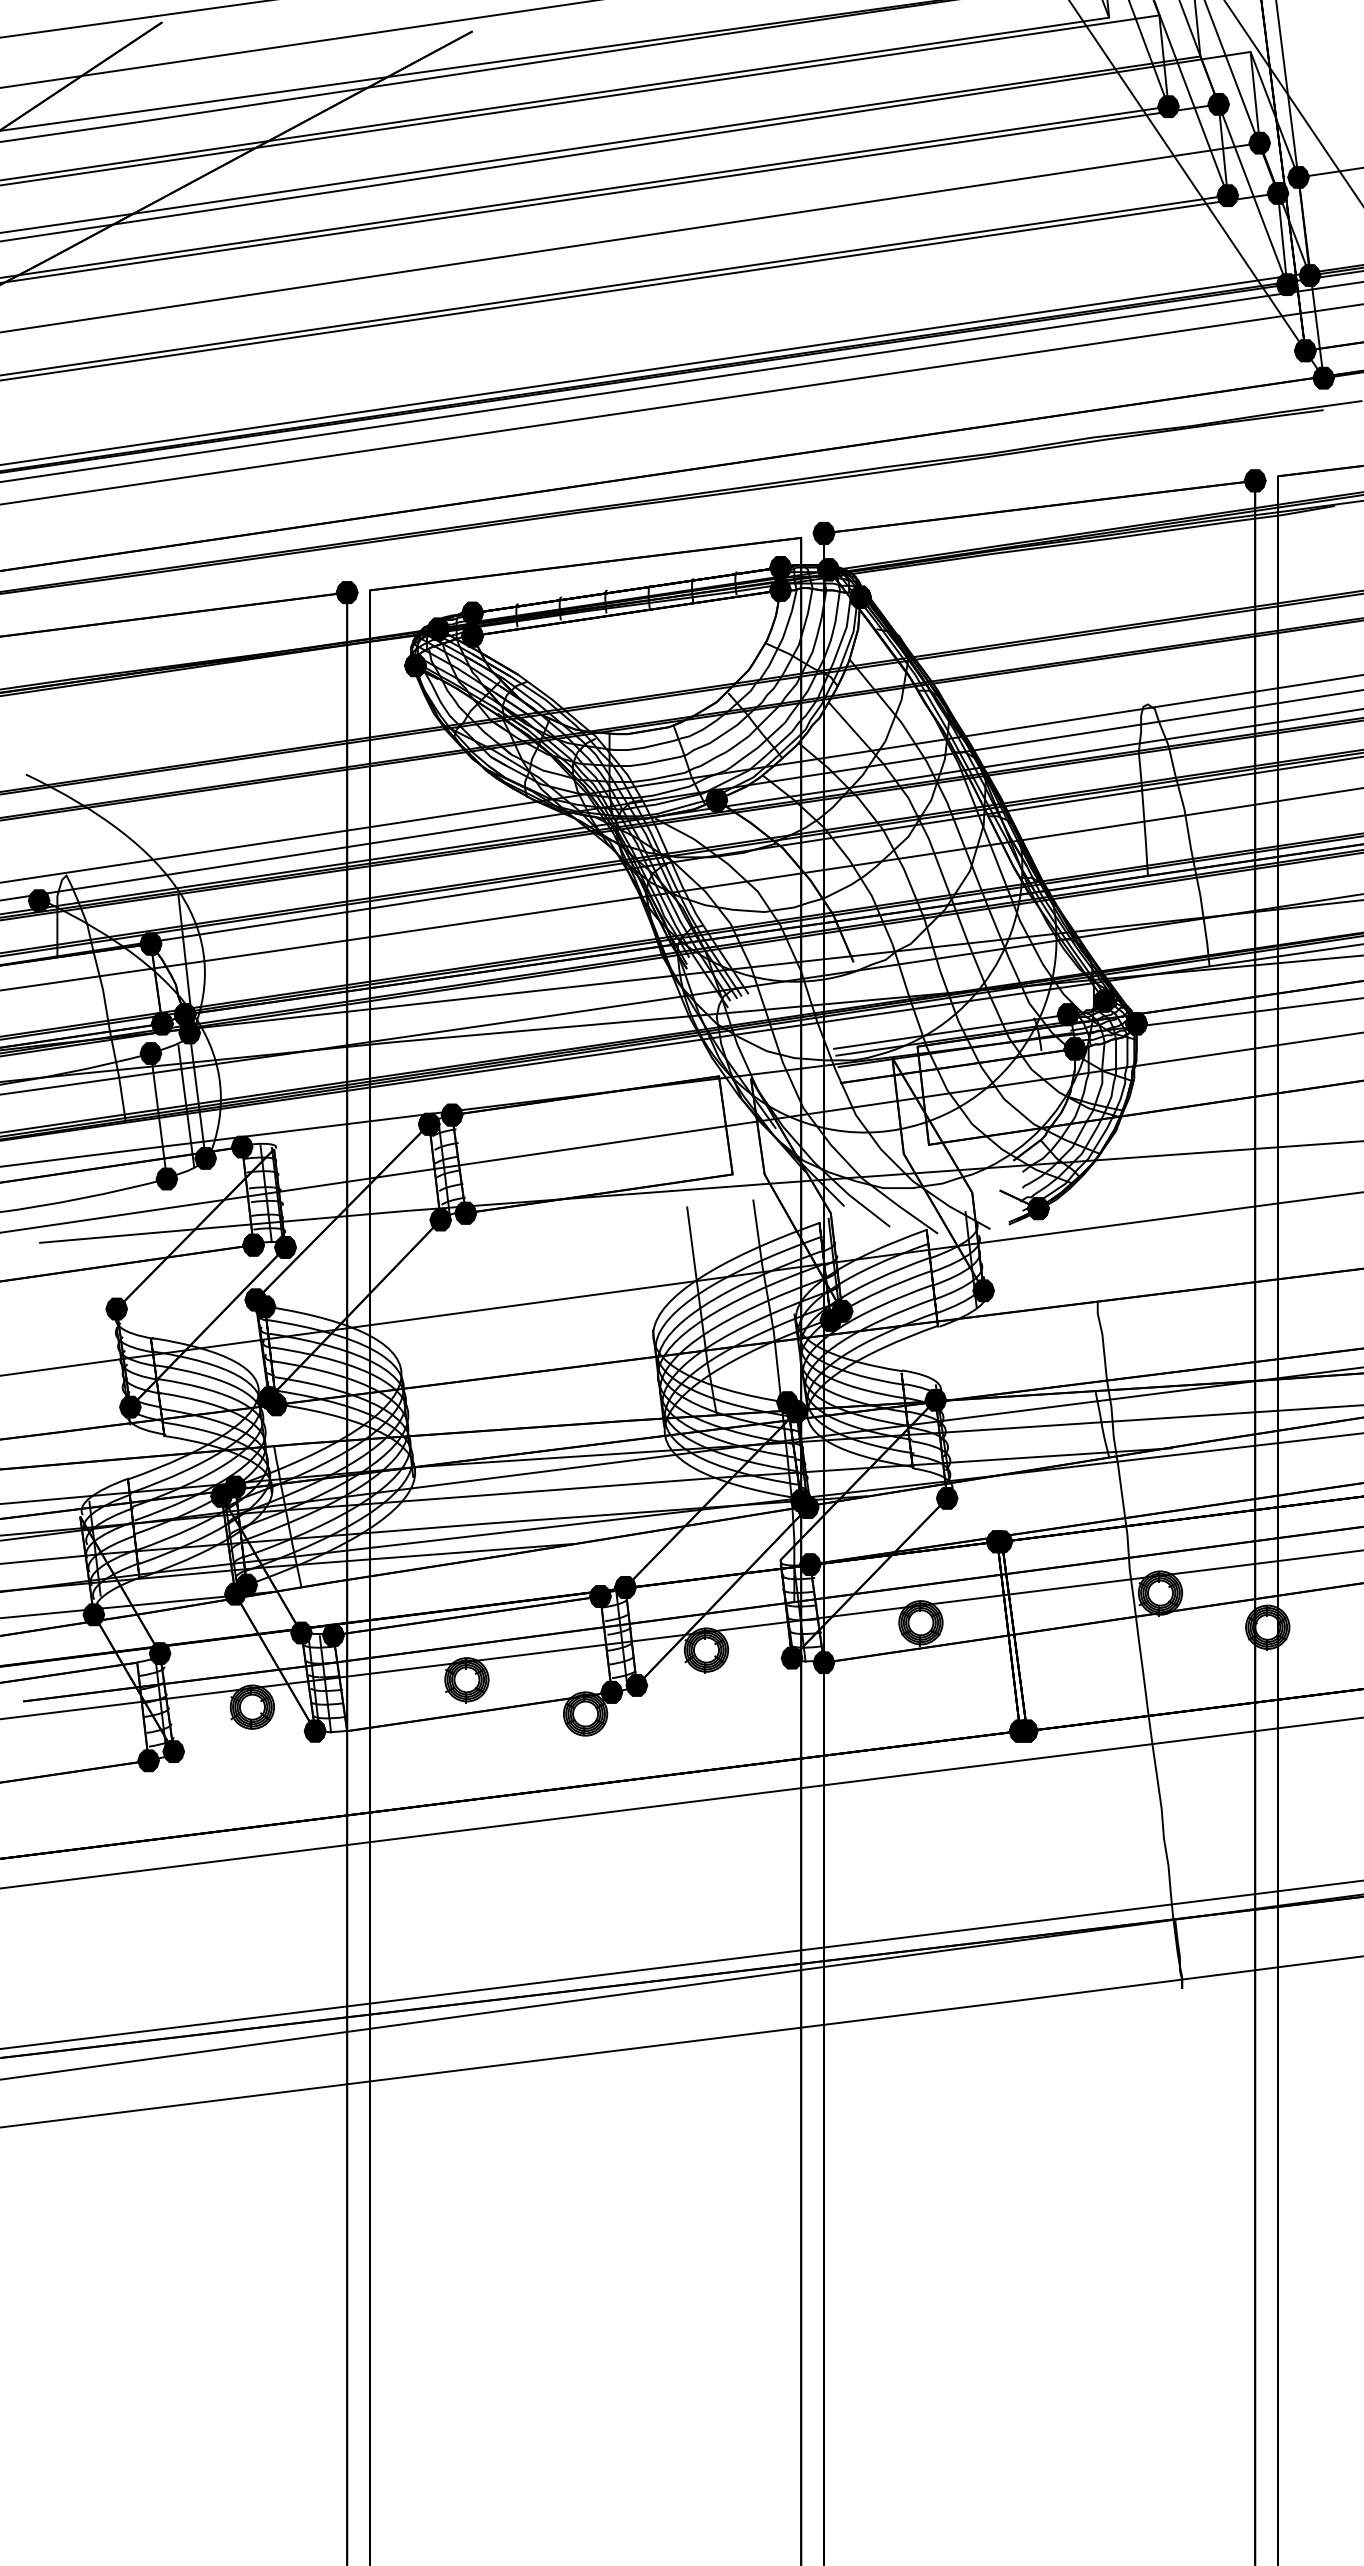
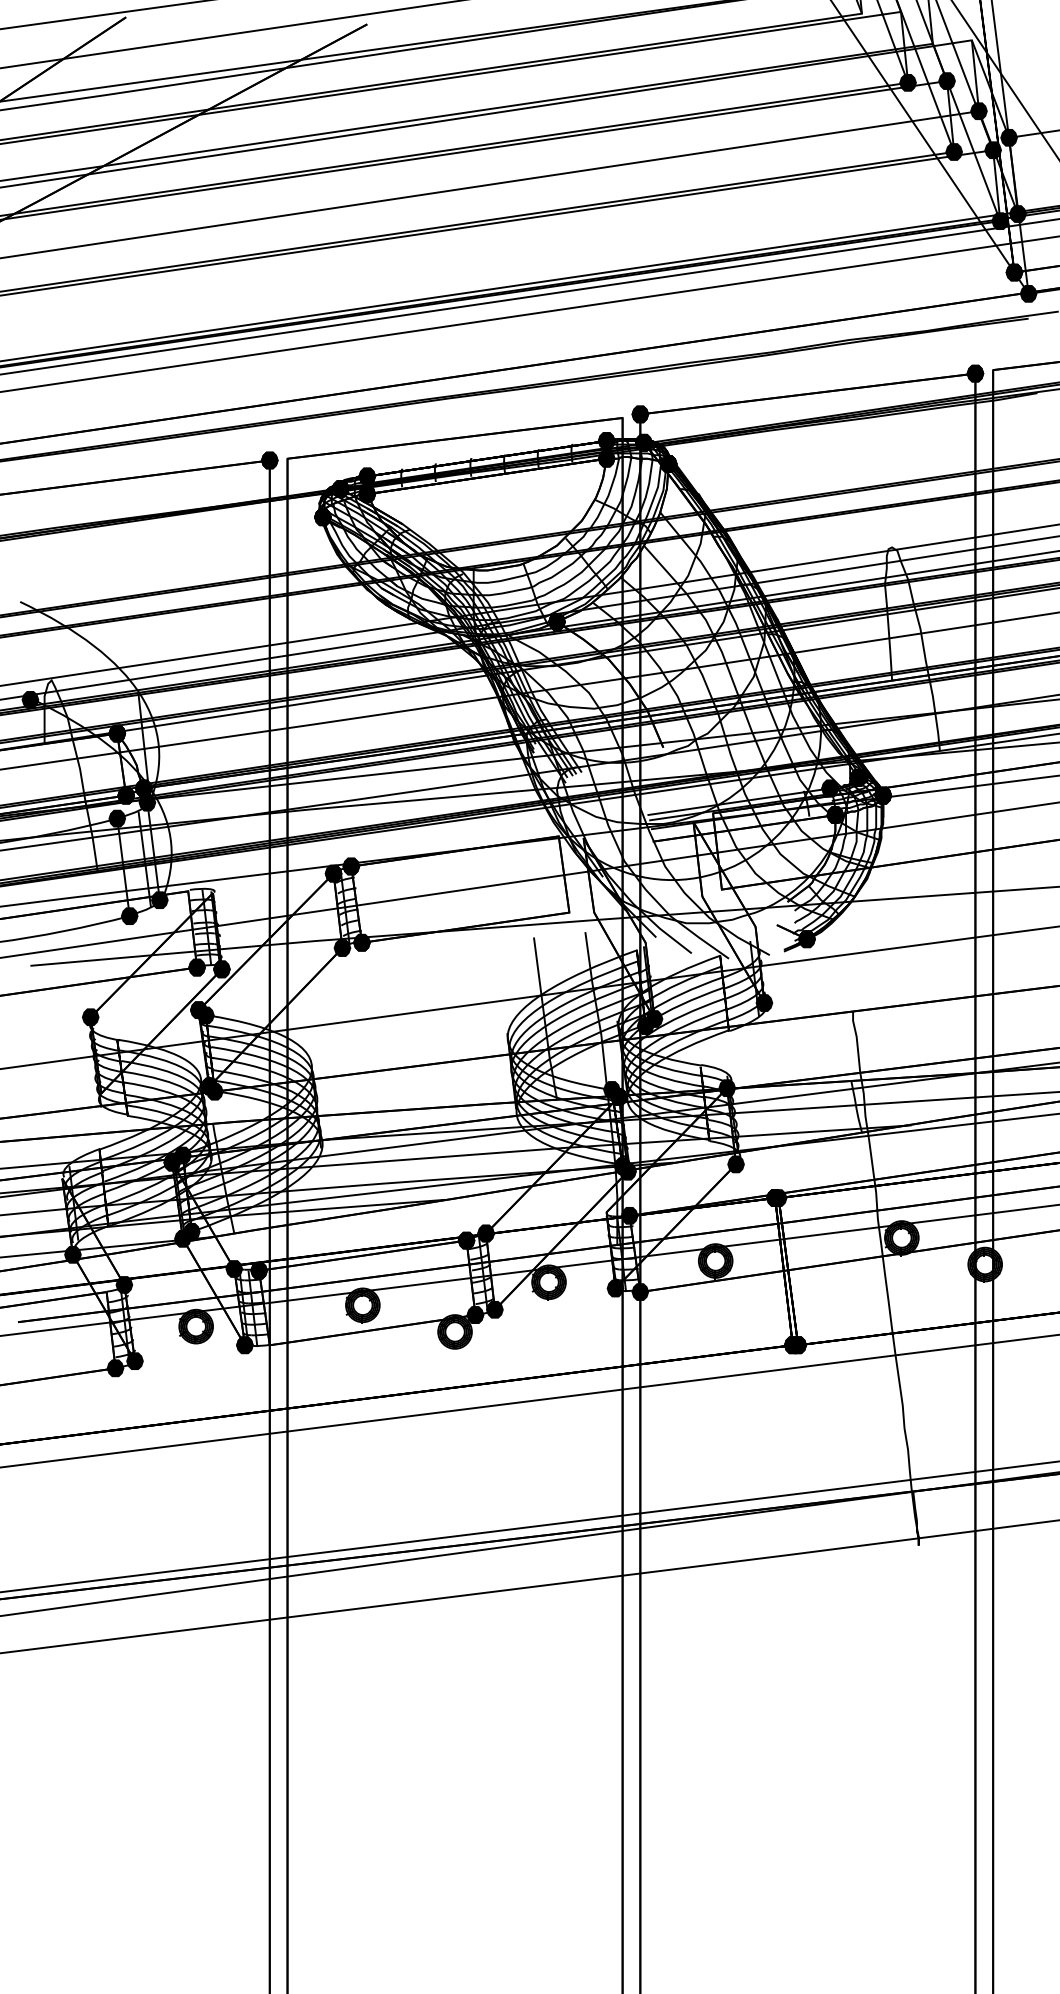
fill: (242, 1147) -> (188, 891), removed
fill: (130, 1407) -> (101, 1093), removed

